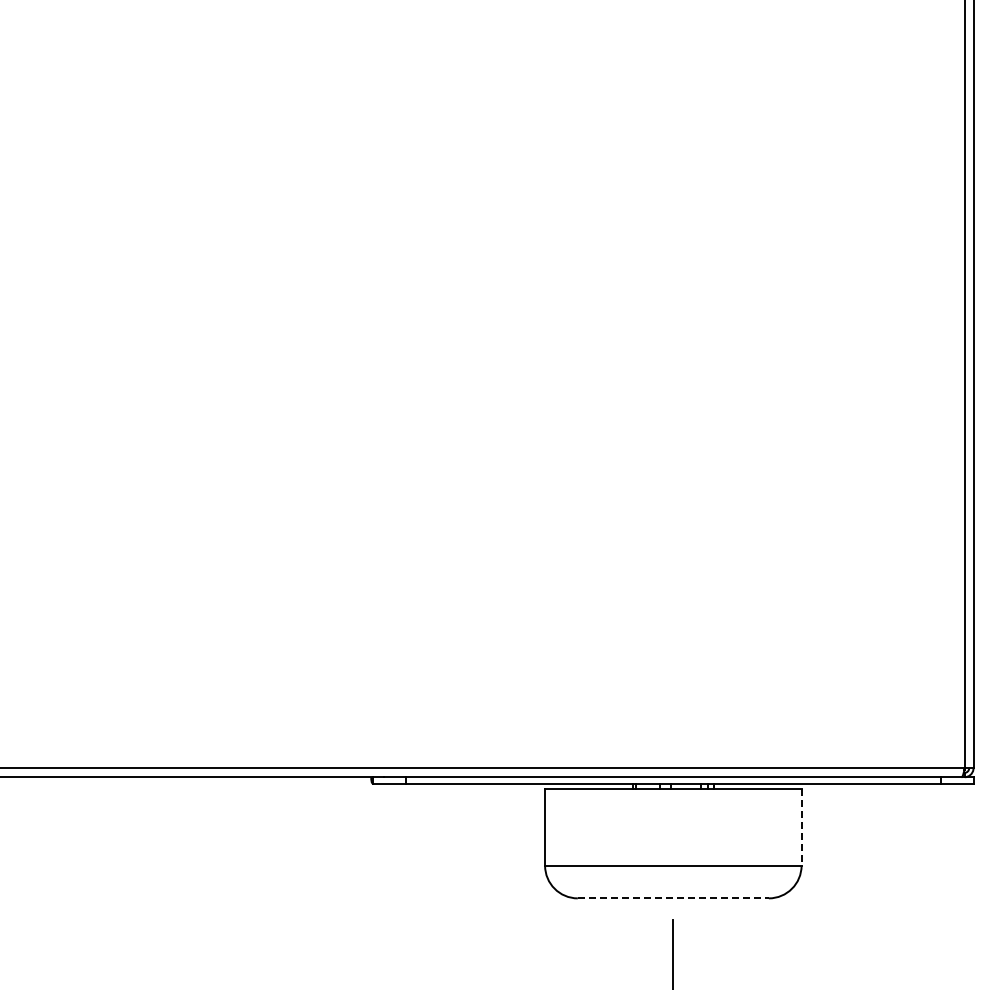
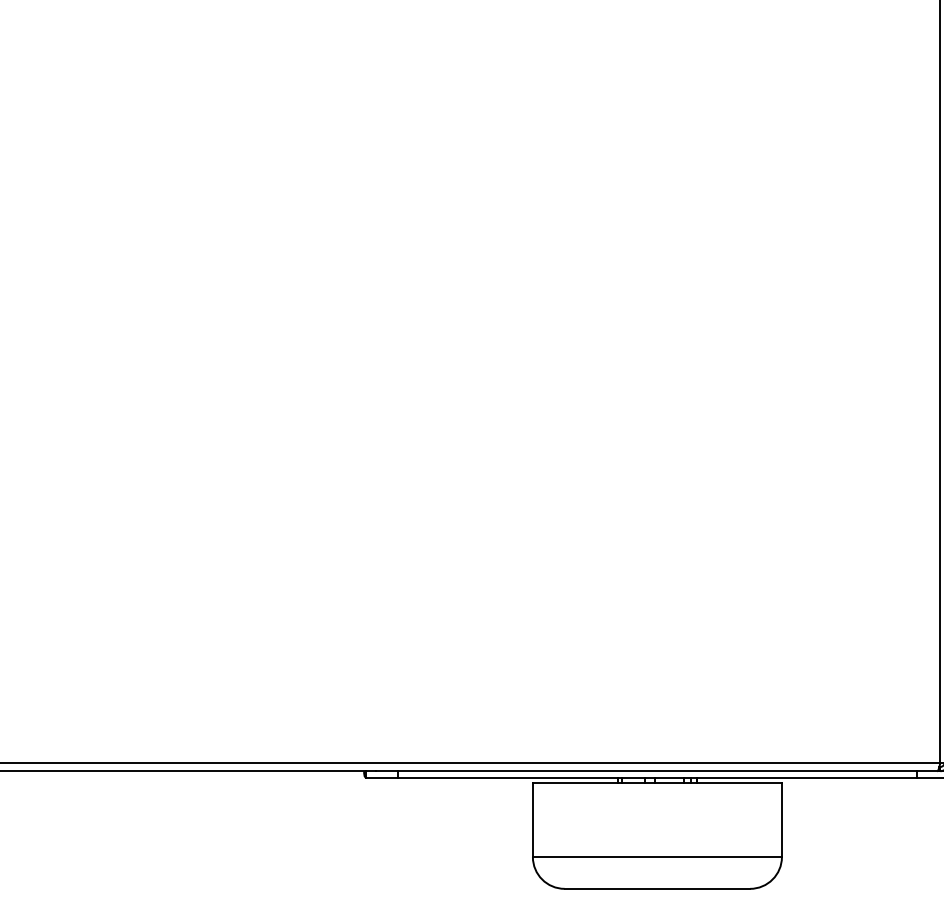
line: (801, 827) -> (781, 820), dashed -> solid
line: (673, 898) -> (657, 888), dashed -> solid

